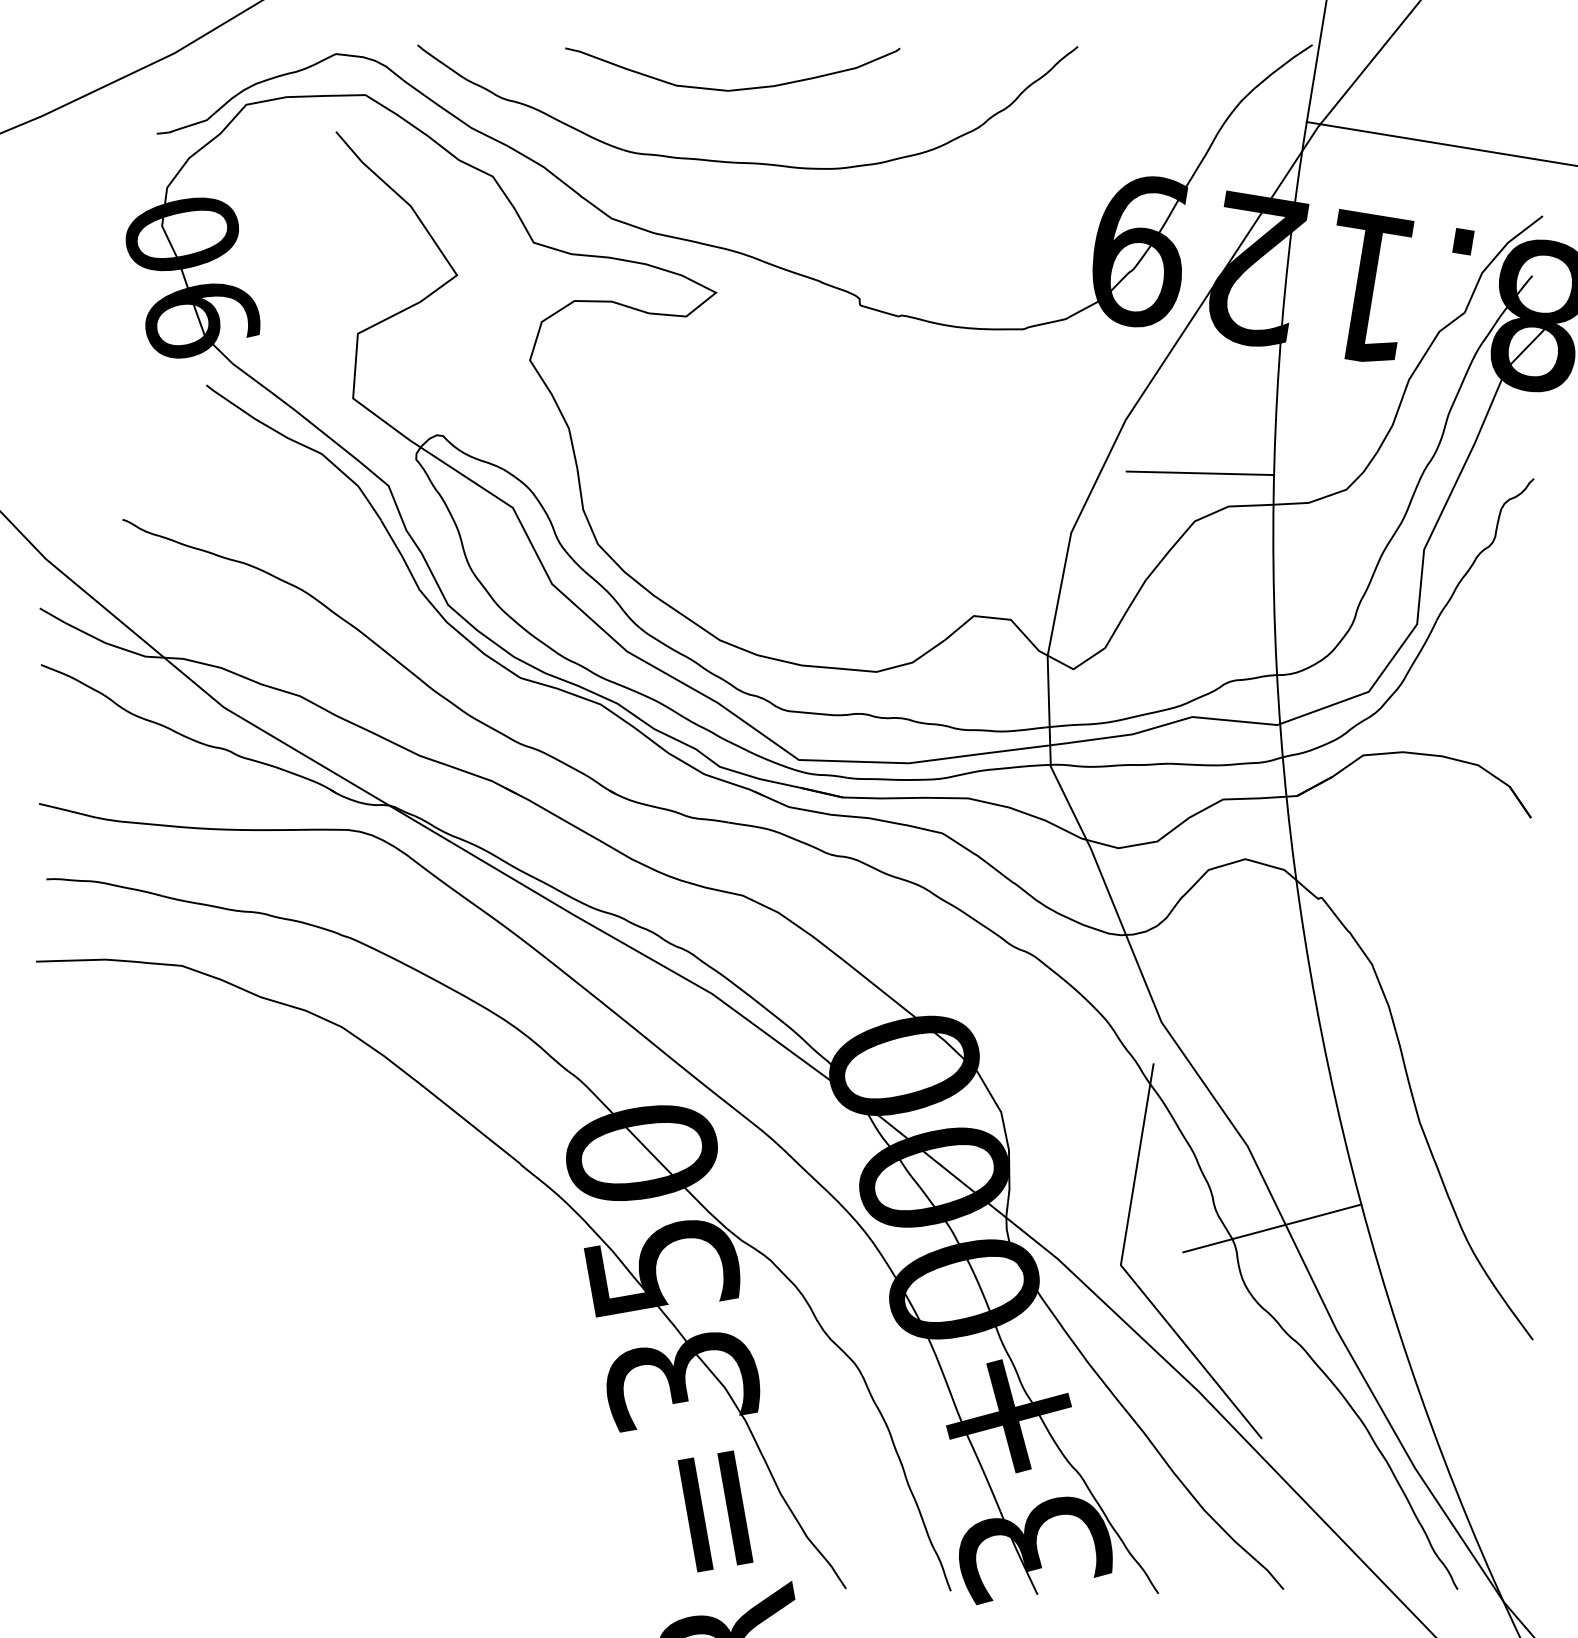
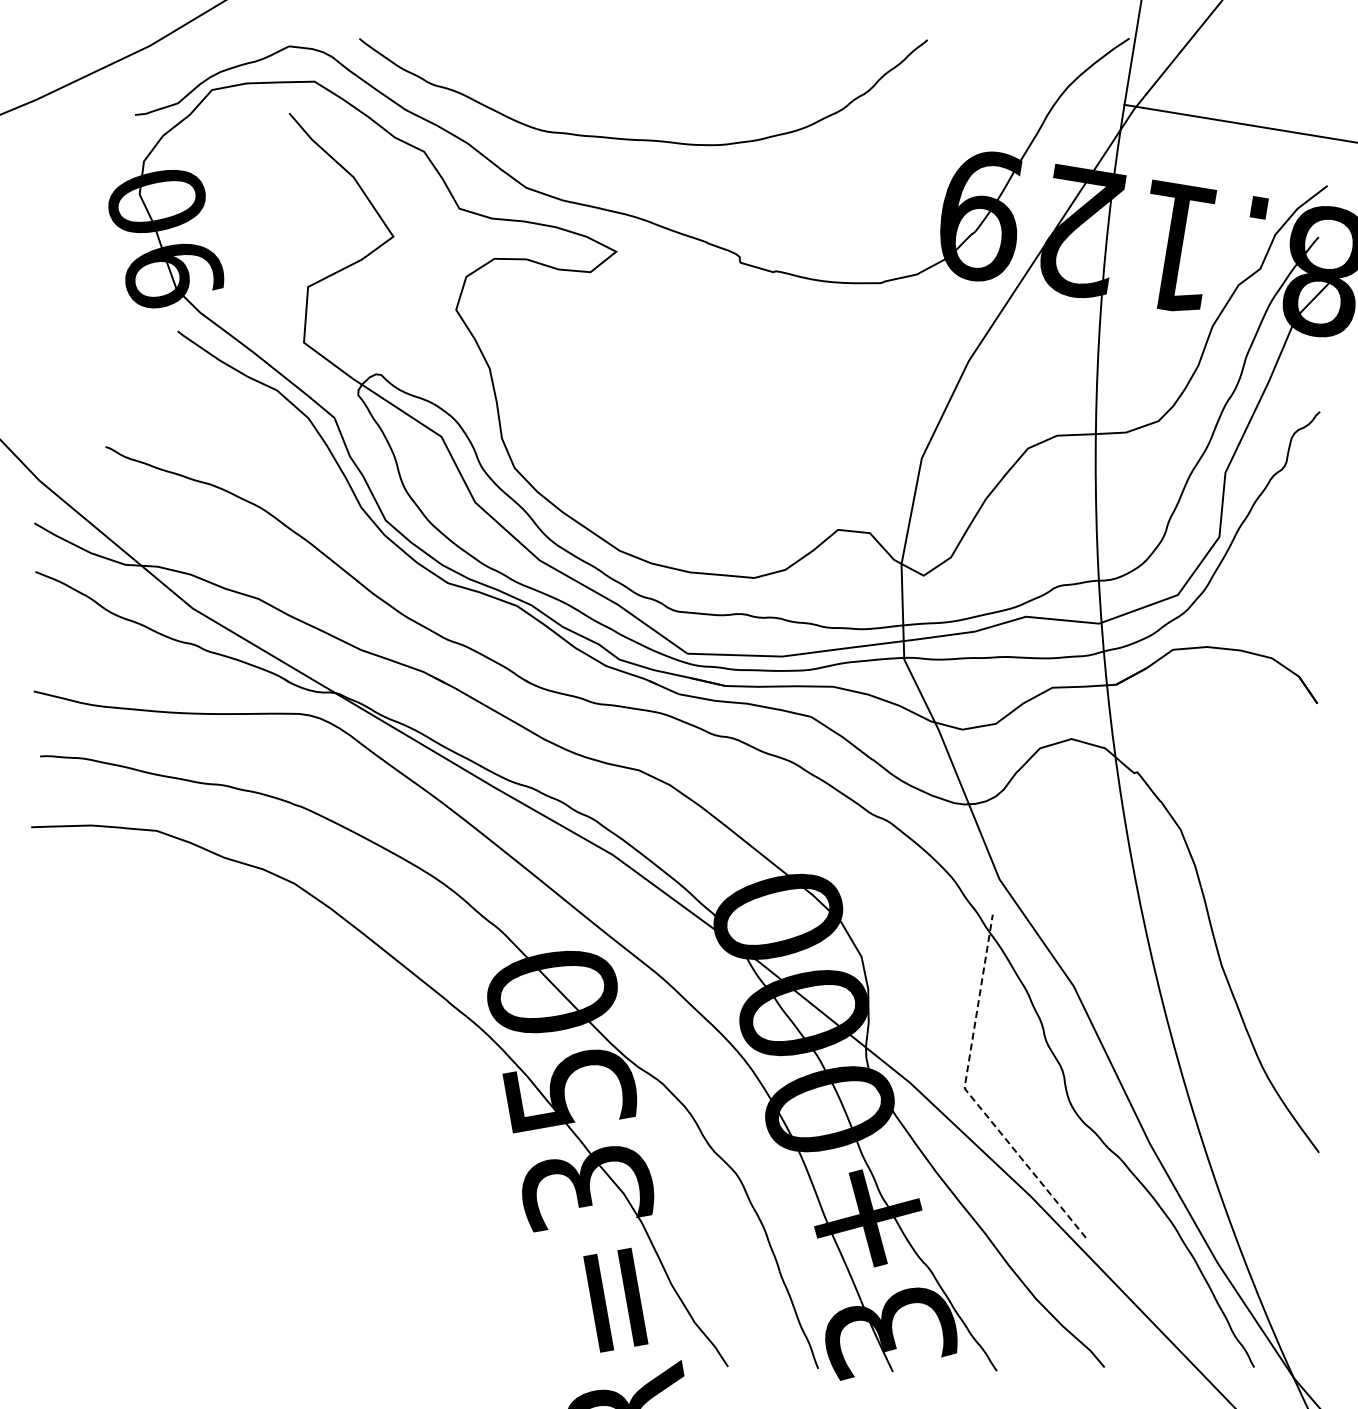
curve: (732, 89) -> (630, 76), removed
line: (1199, 472) -> (1032, 406), removed
line: (1271, 1228) -> (1094, 1056), removed
line: (1125, 1271) -> (968, 1093), solid -> dashed

